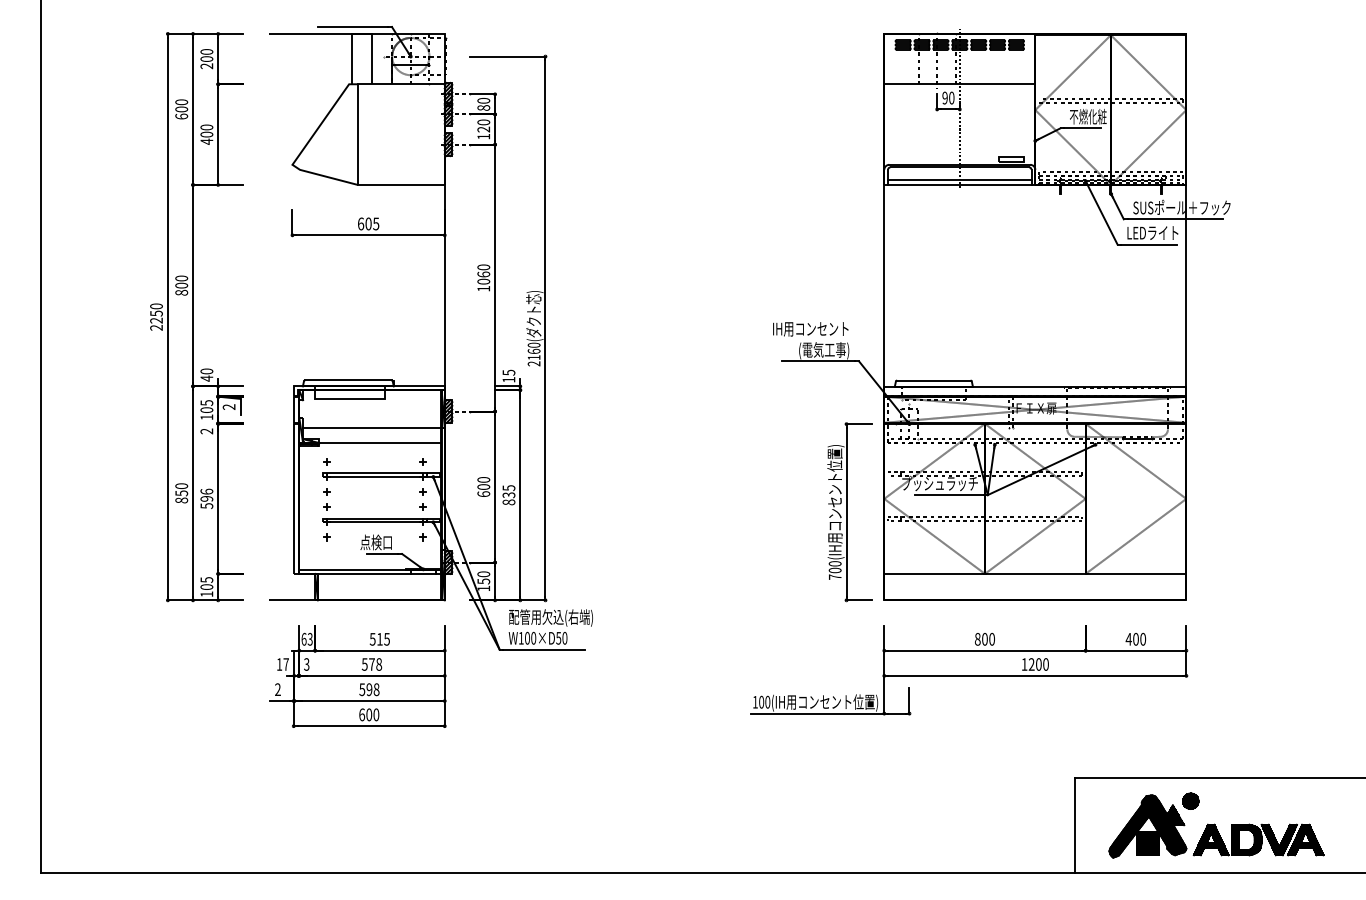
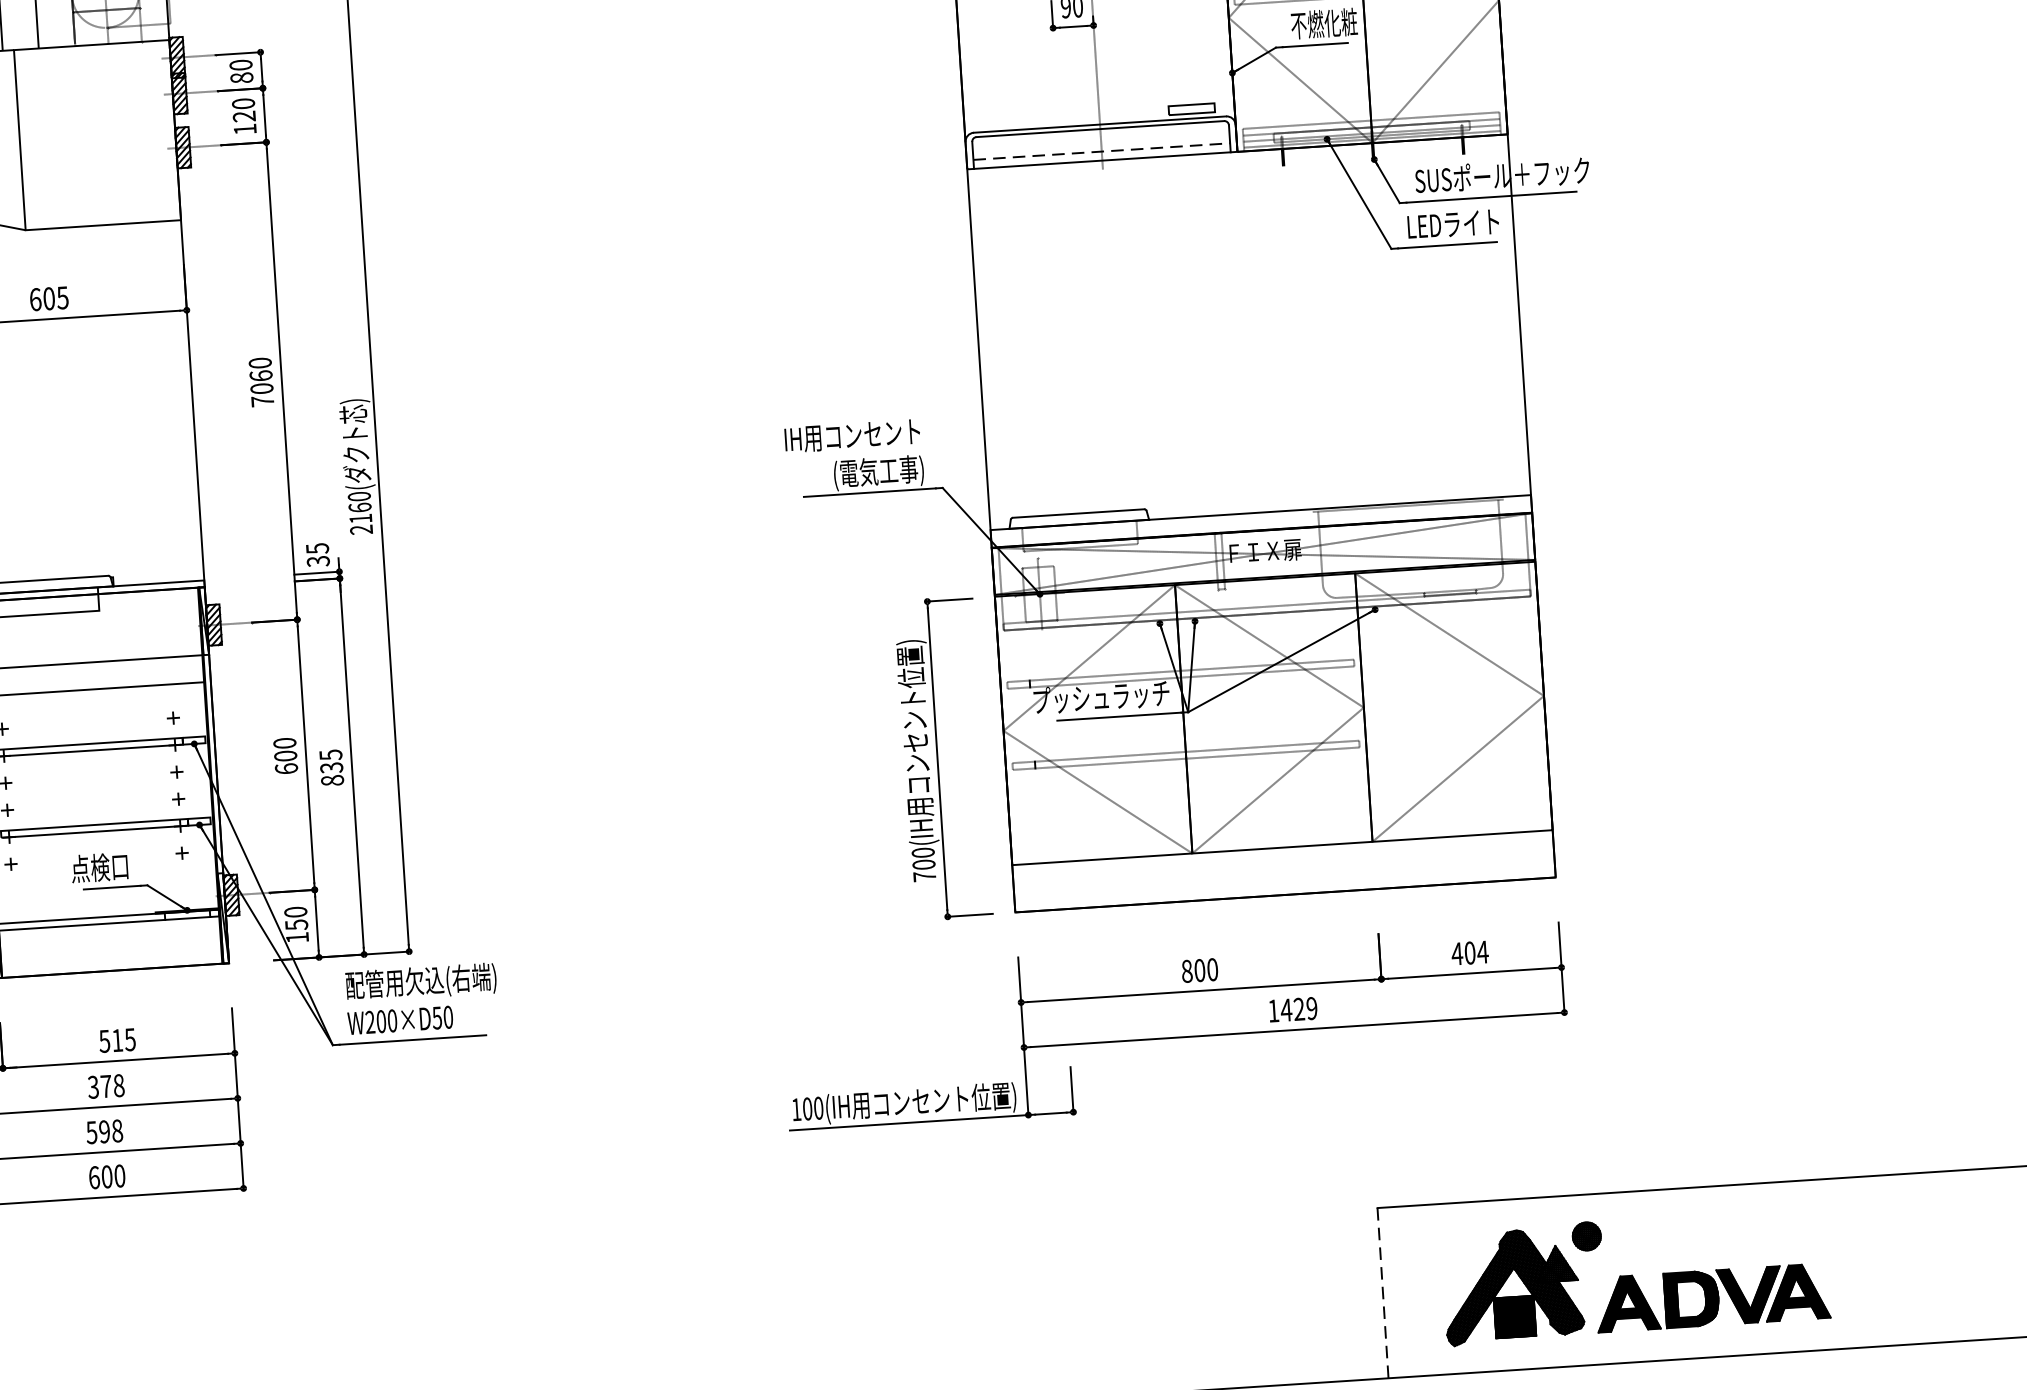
line: (959, 179) -> (1101, 150), solid -> dashed
text: (483, 288) -> (262, 400), 1060 -> 7060
text: (508, 379) -> (317, 560), 15 -> 35
text: (520, 637) -> (368, 1020), W100×D50 -> W200×D50
text: (1142, 638) -> (1481, 950), 400 -> 404
text: (364, 664) -> (92, 1087), 578 -> 378
text: (1038, 664) -> (1298, 1009), 1200 -> 1429
line: (1075, 825) -> (1383, 1293), solid -> dashed

